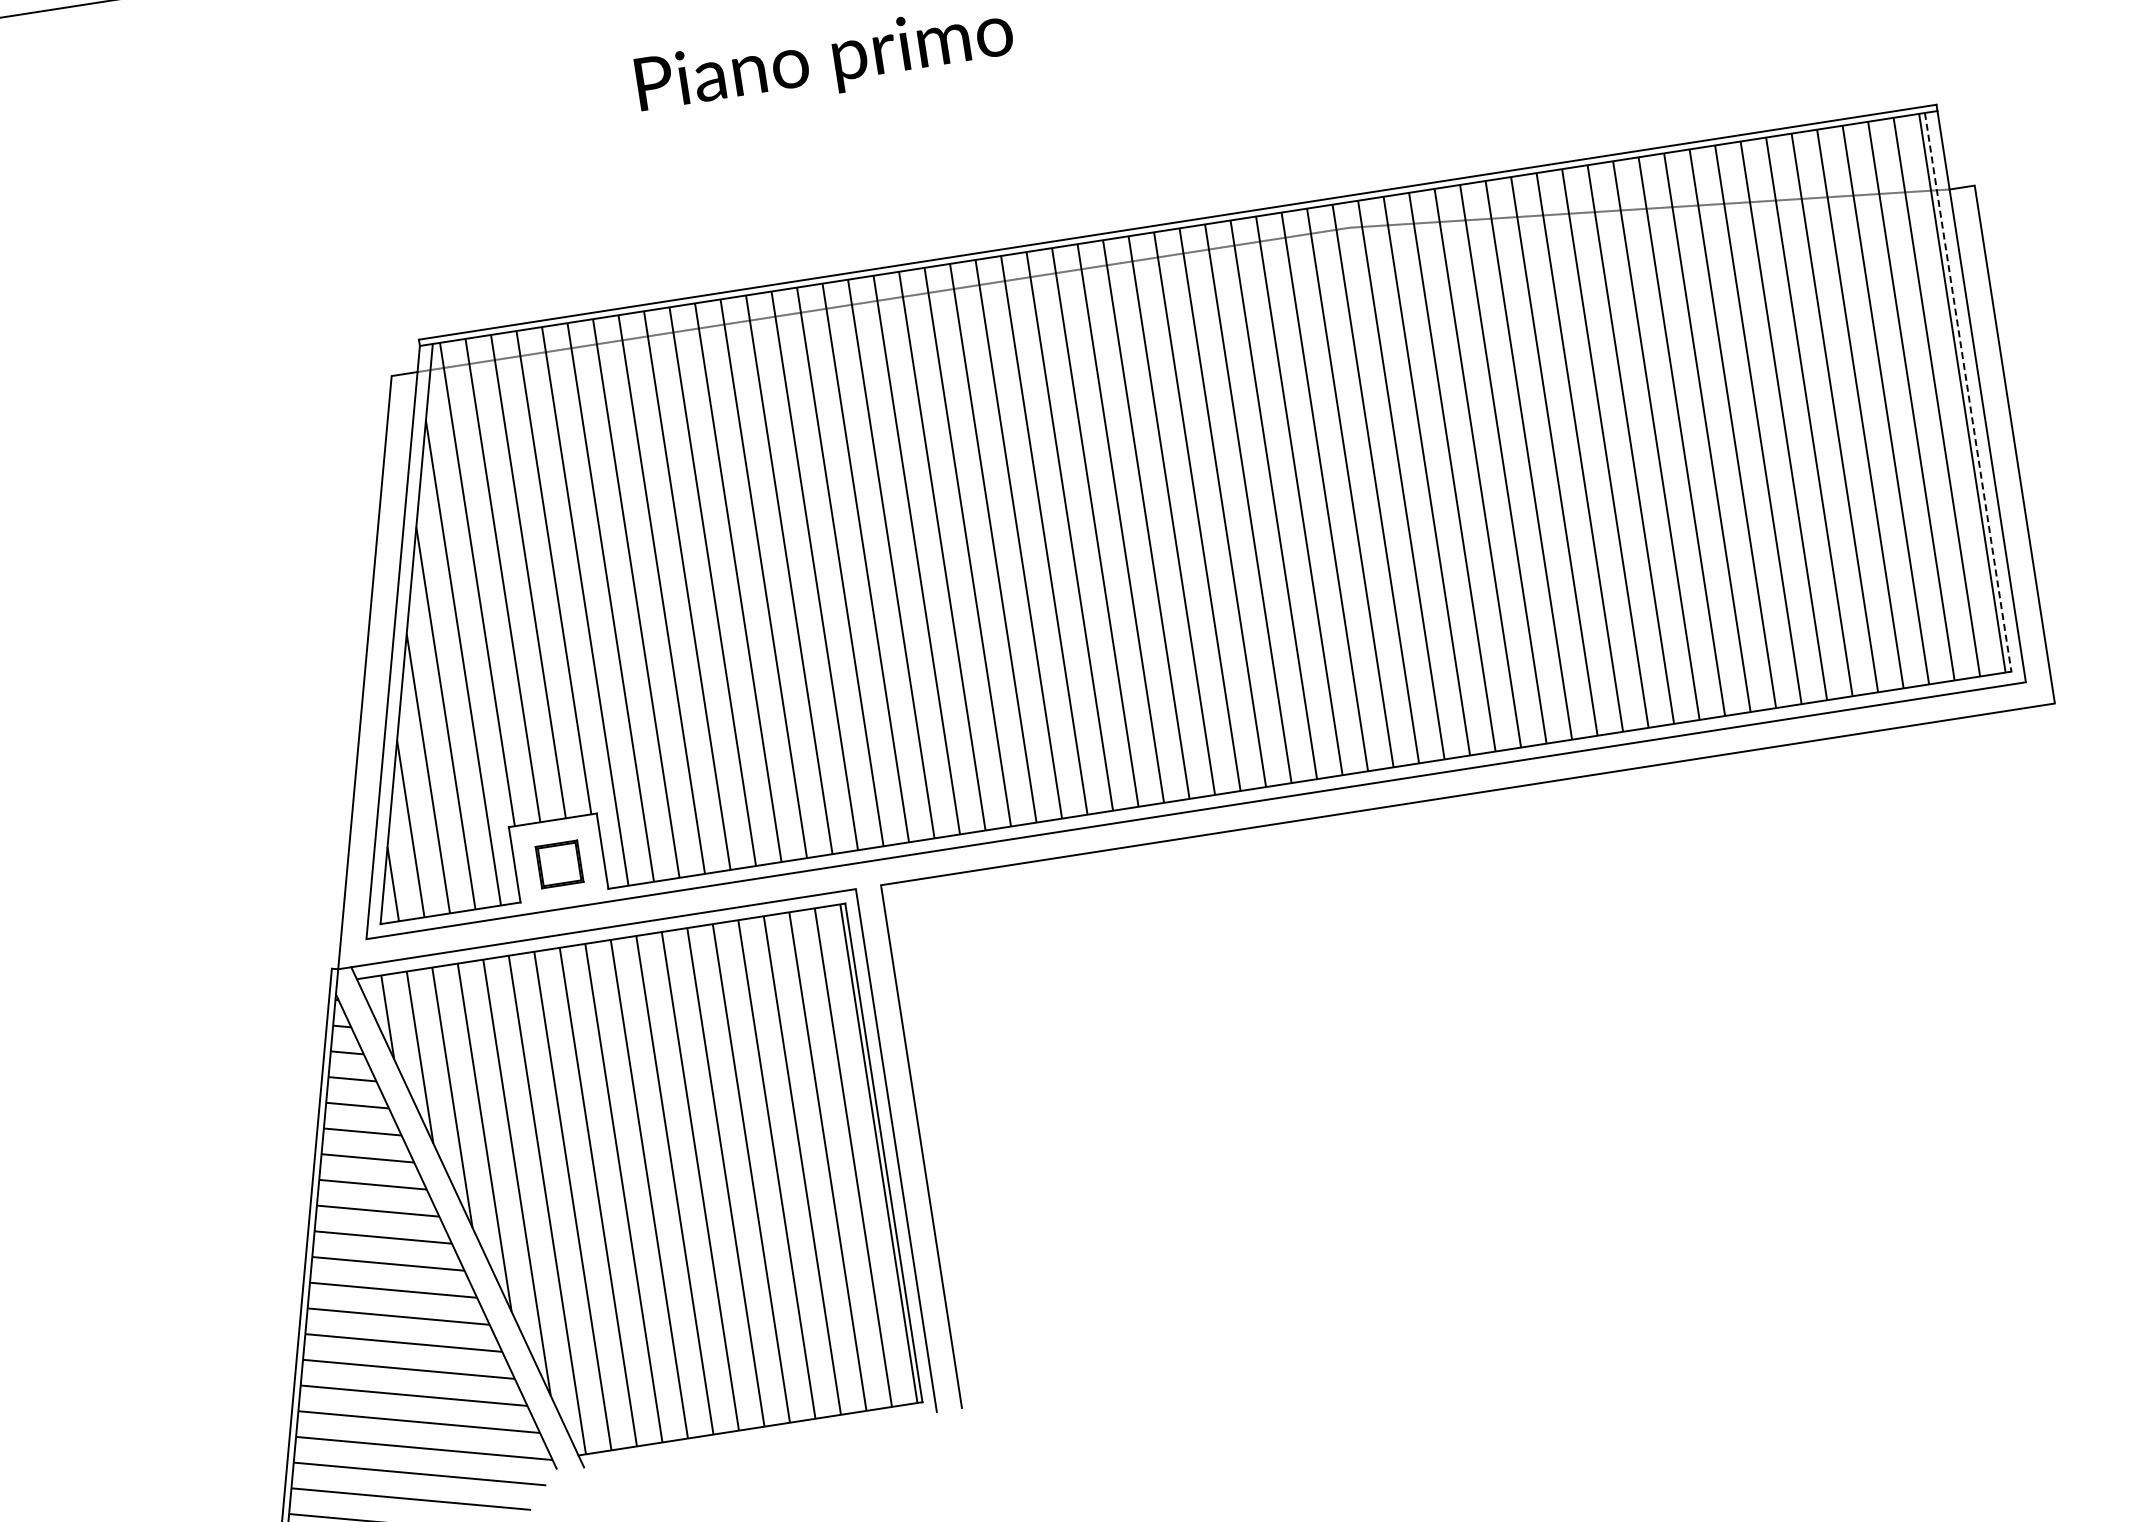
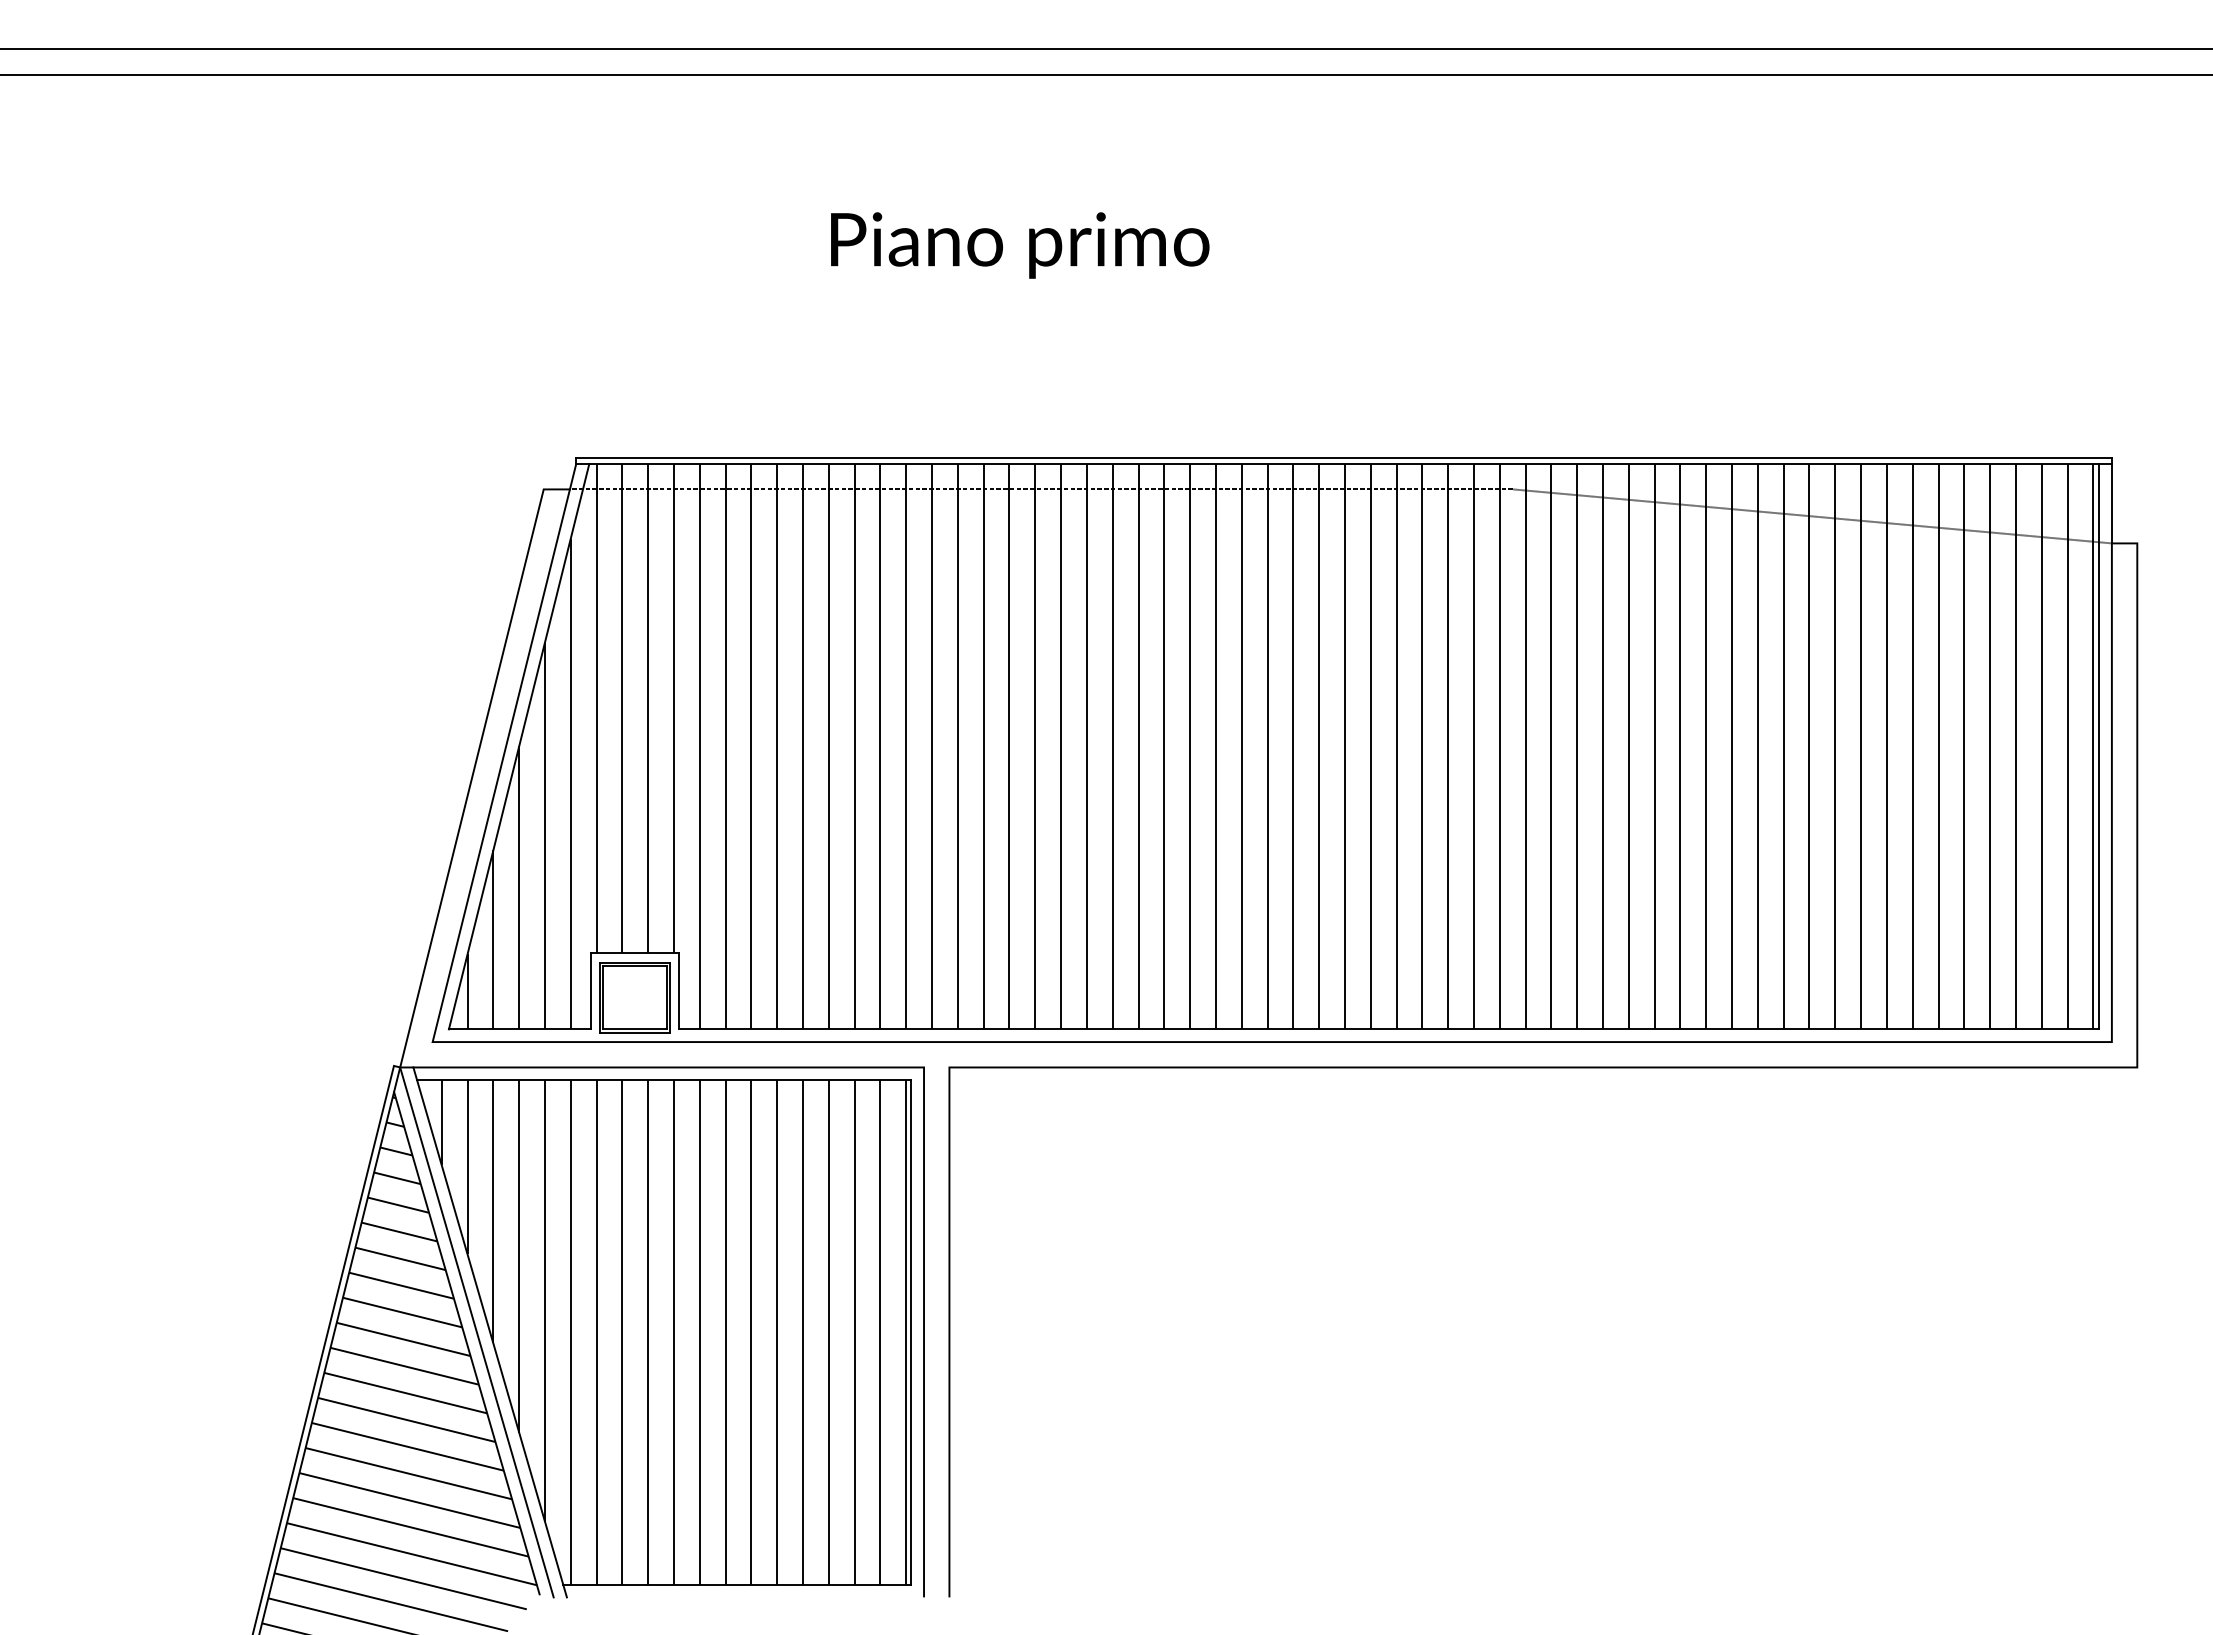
line: (1968, 392) -> (2099, 746), dashed -> solid
part: (559, 864) -> (634, 997), size x1.67
line: (454, 1219) -> (476, 1332), added

